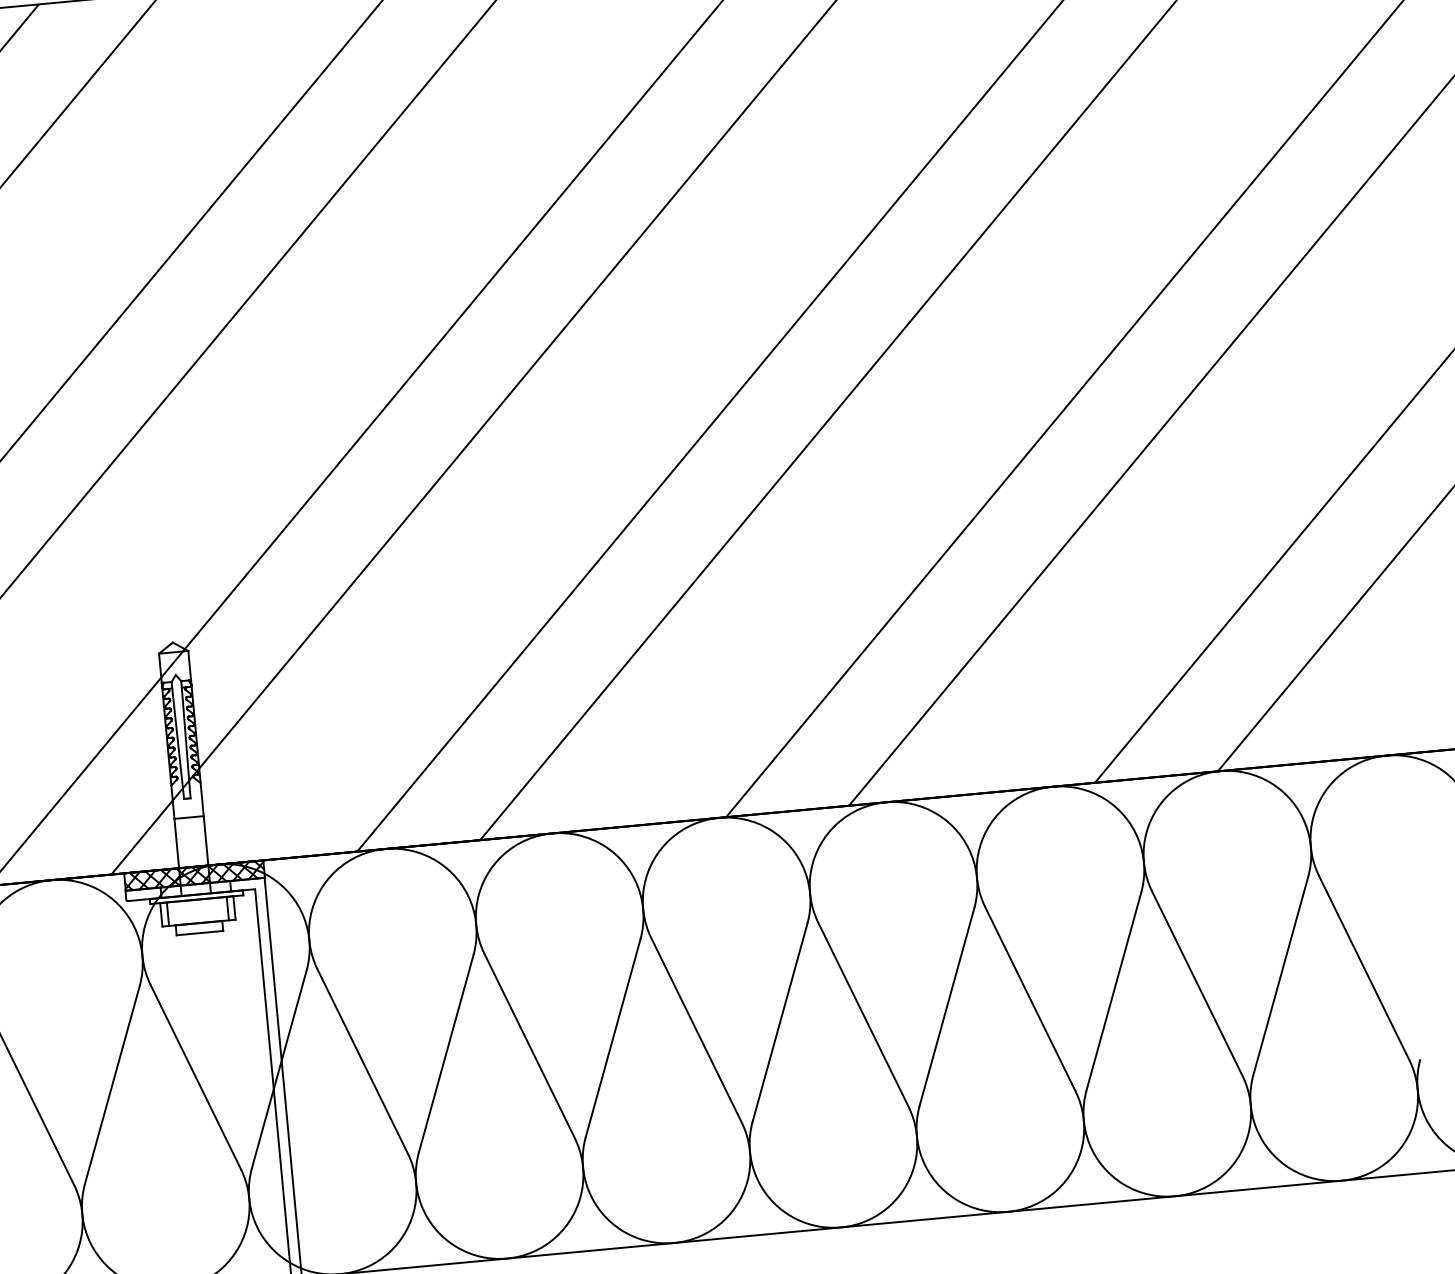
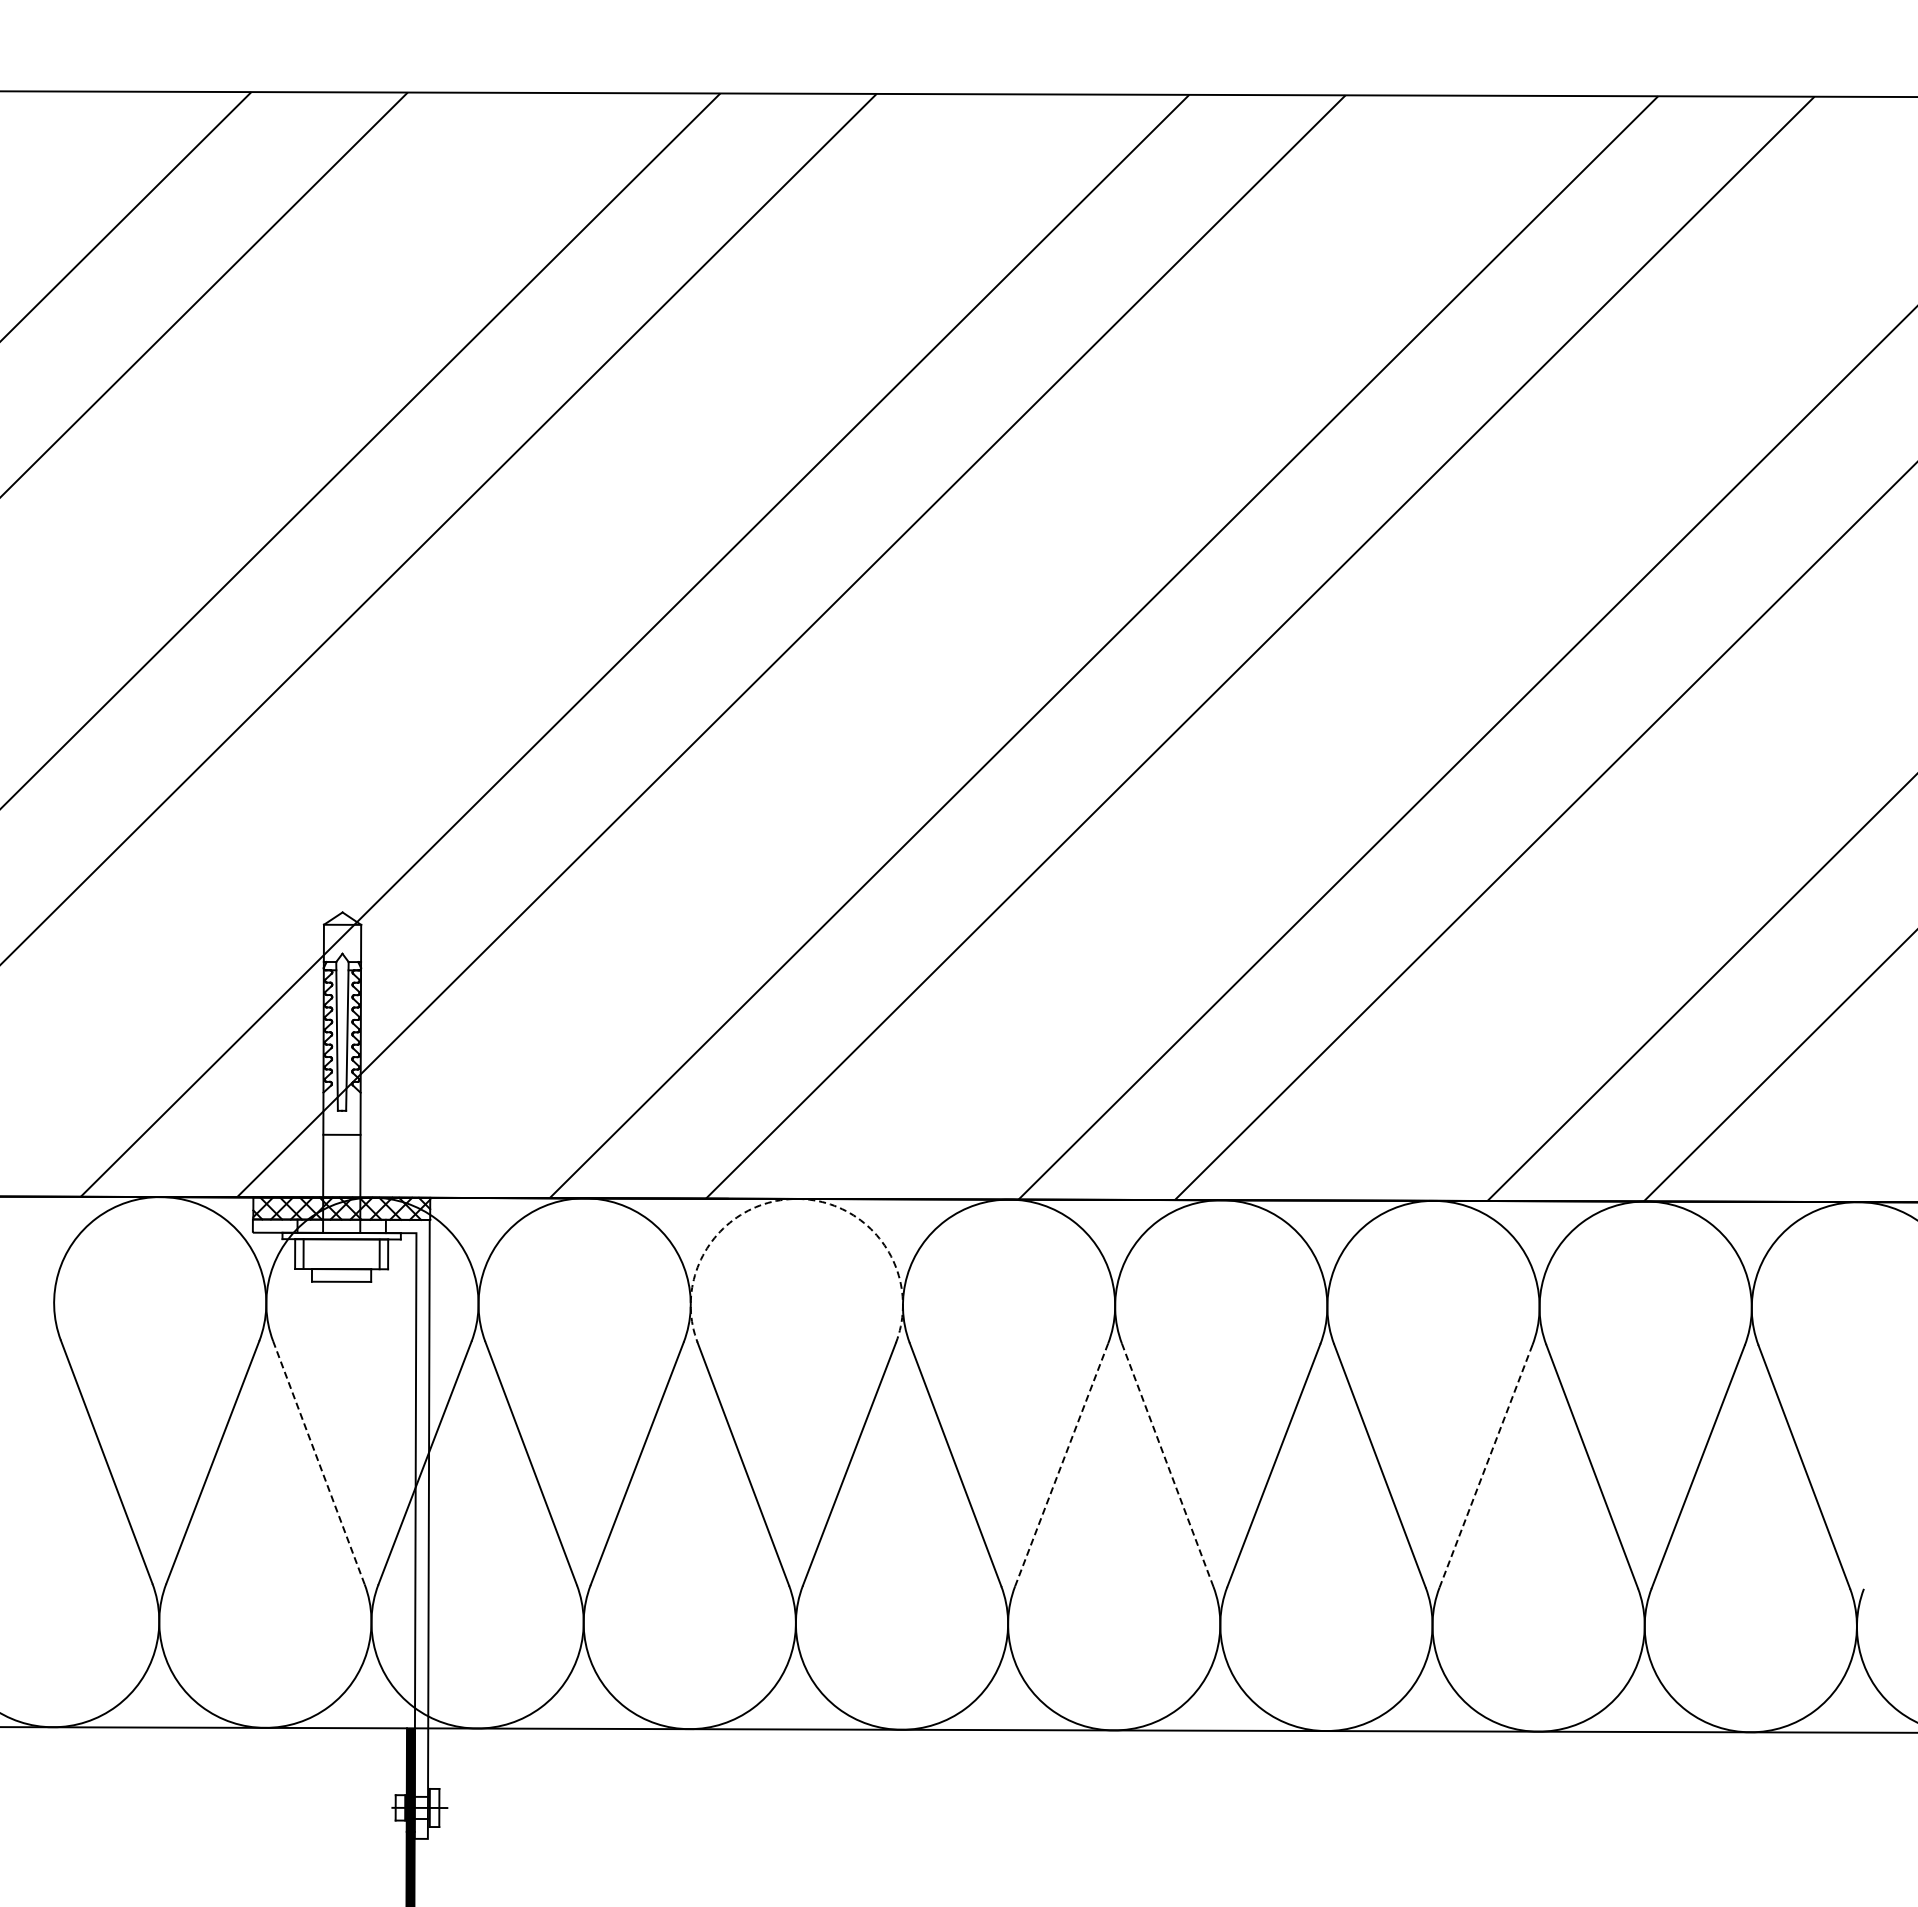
arc: (552, 833) -> (797, 1198), solid -> dashed
line: (1114, 991) -> (1486, 1466), solid -> dashed
line: (863, 1015) -> (1167, 1465), solid -> dashed
line: (779, 1023) -> (1061, 1465), solid -> dashed
line: (195, 1076) -> (318, 1462), solid -> dashed

